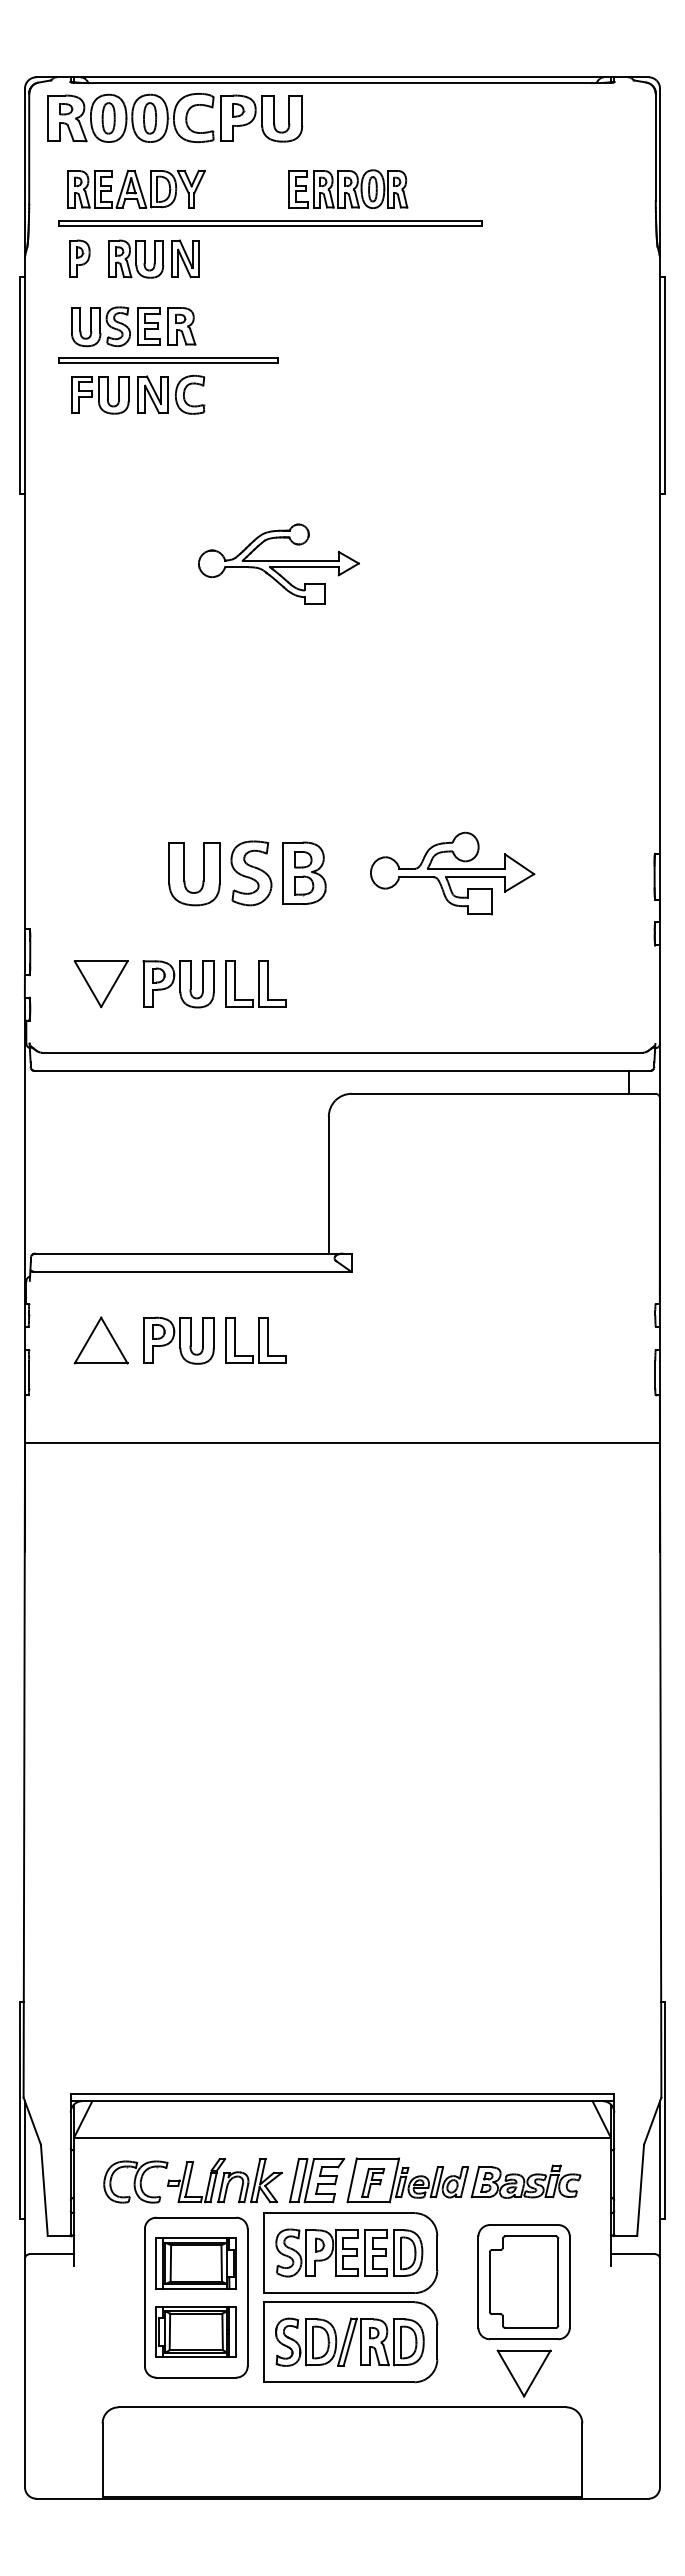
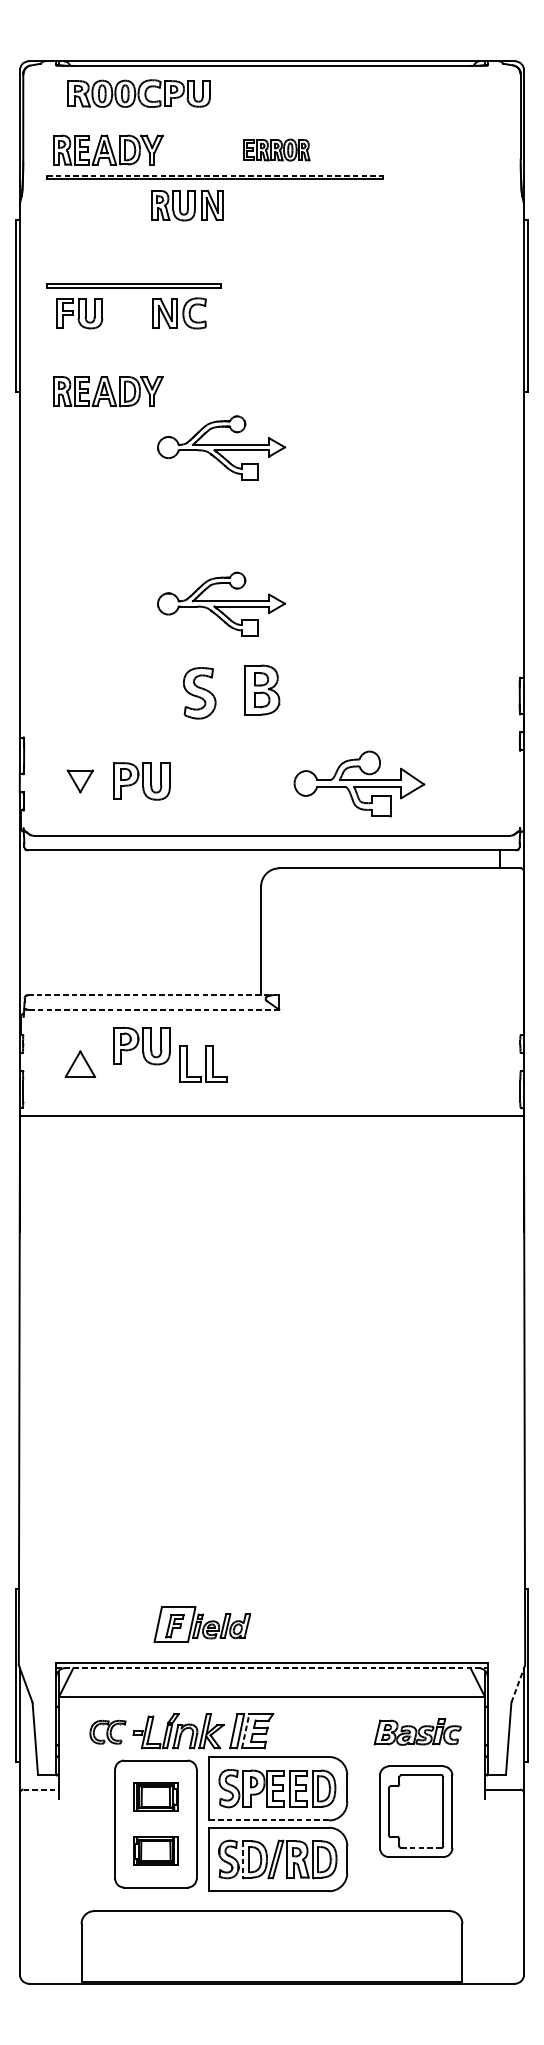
part: (175, 117) -> (139, 93), size x0.7
part: (348, 188) -> (276, 149), size x0.7
line: (271, 221) -> (215, 175), solid -> dashed
part: (79, 258) -> (63, 205), removed
part: (153, 258) -> (187, 205), moved
part: (133, 326) -> (106, 259), removed
part: (171, 394) -> (179, 313), moved
part: (136, 492) -> (108, 390), added
part: (278, 760) -> (221, 603), added
part: (304, 872) -> (262, 689), moved
part: (452, 873) -> (359, 783), moved
part: (203, 874) -> (161, 694), removed
part: (255, 983) -> (202, 780), removed
part: (100, 984) -> (79, 781), size x0.6
line: (193, 1253) -> (153, 995), solid -> dashed
line: (193, 1272) -> (153, 1010), solid -> dashed
part: (100, 1340) -> (79, 1064), size x0.7
part: (178, 1340) -> (141, 1045), moved
line: (341, 1443) -> (271, 1115), moved
line: (342, 2101) -> (272, 1668), solid -> dashed
line: (652, 2120) -> (518, 1683), solid -> dashed
line: (309, 2180) -> (245, 1731), solid -> dashed
part: (407, 2180) -> (202, 1624), moved
part: (135, 2181) -> (107, 1731), size x0.7
line: (52, 2254) -> (41, 1789), solid -> dashed
part: (195, 2263) -> (155, 1796), size x0.7
line: (339, 2293) -> (269, 1820), solid -> dashed
line: (530, 2327) -> (421, 1847), solid -> dashed
part: (195, 2331) -> (155, 1850), size x0.7
line: (306, 2342) -> (243, 1859), solid -> dashed
part: (523, 2373) -> (415, 1884), removed

